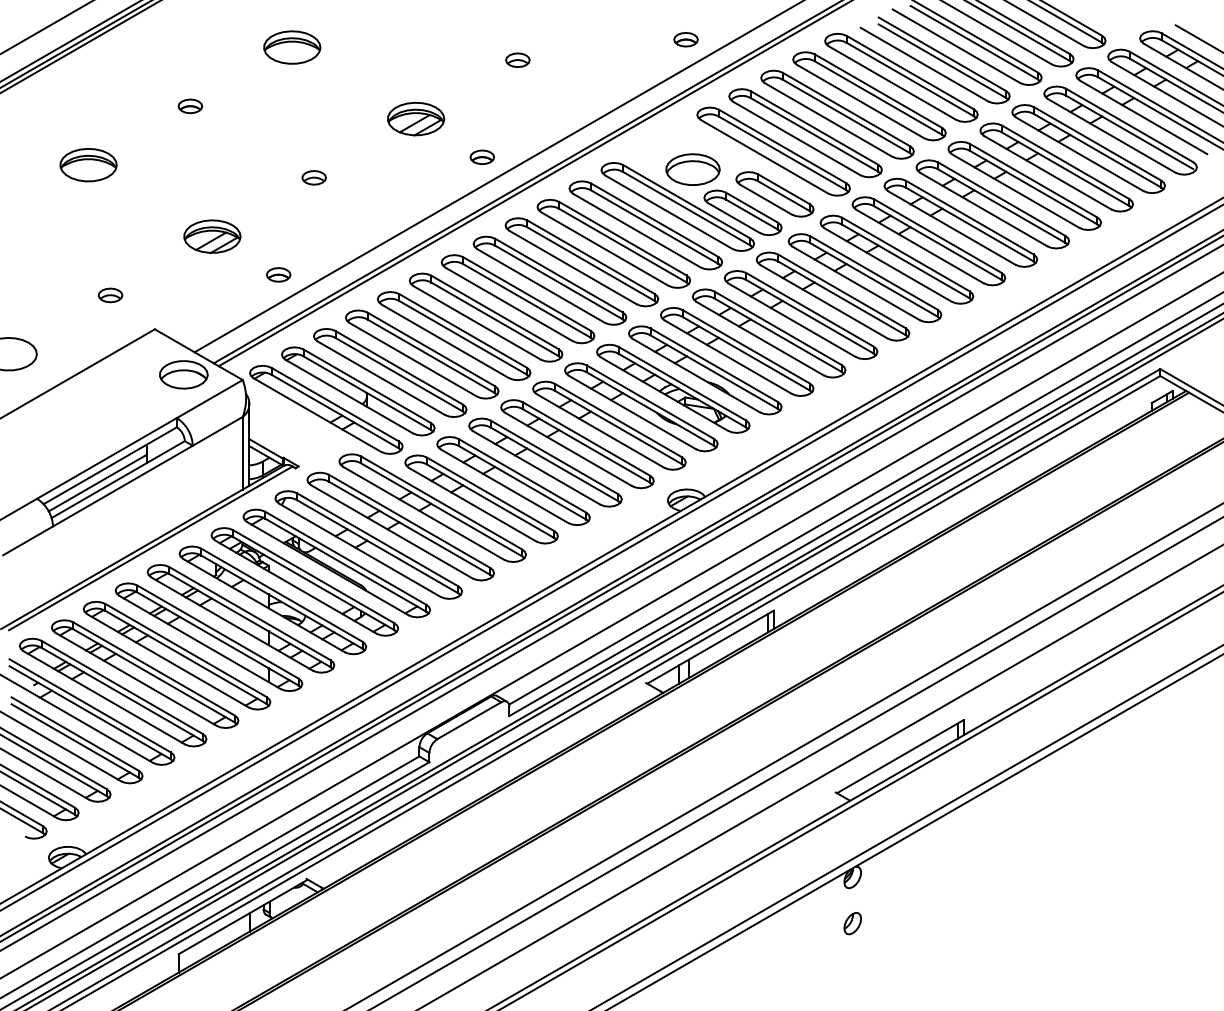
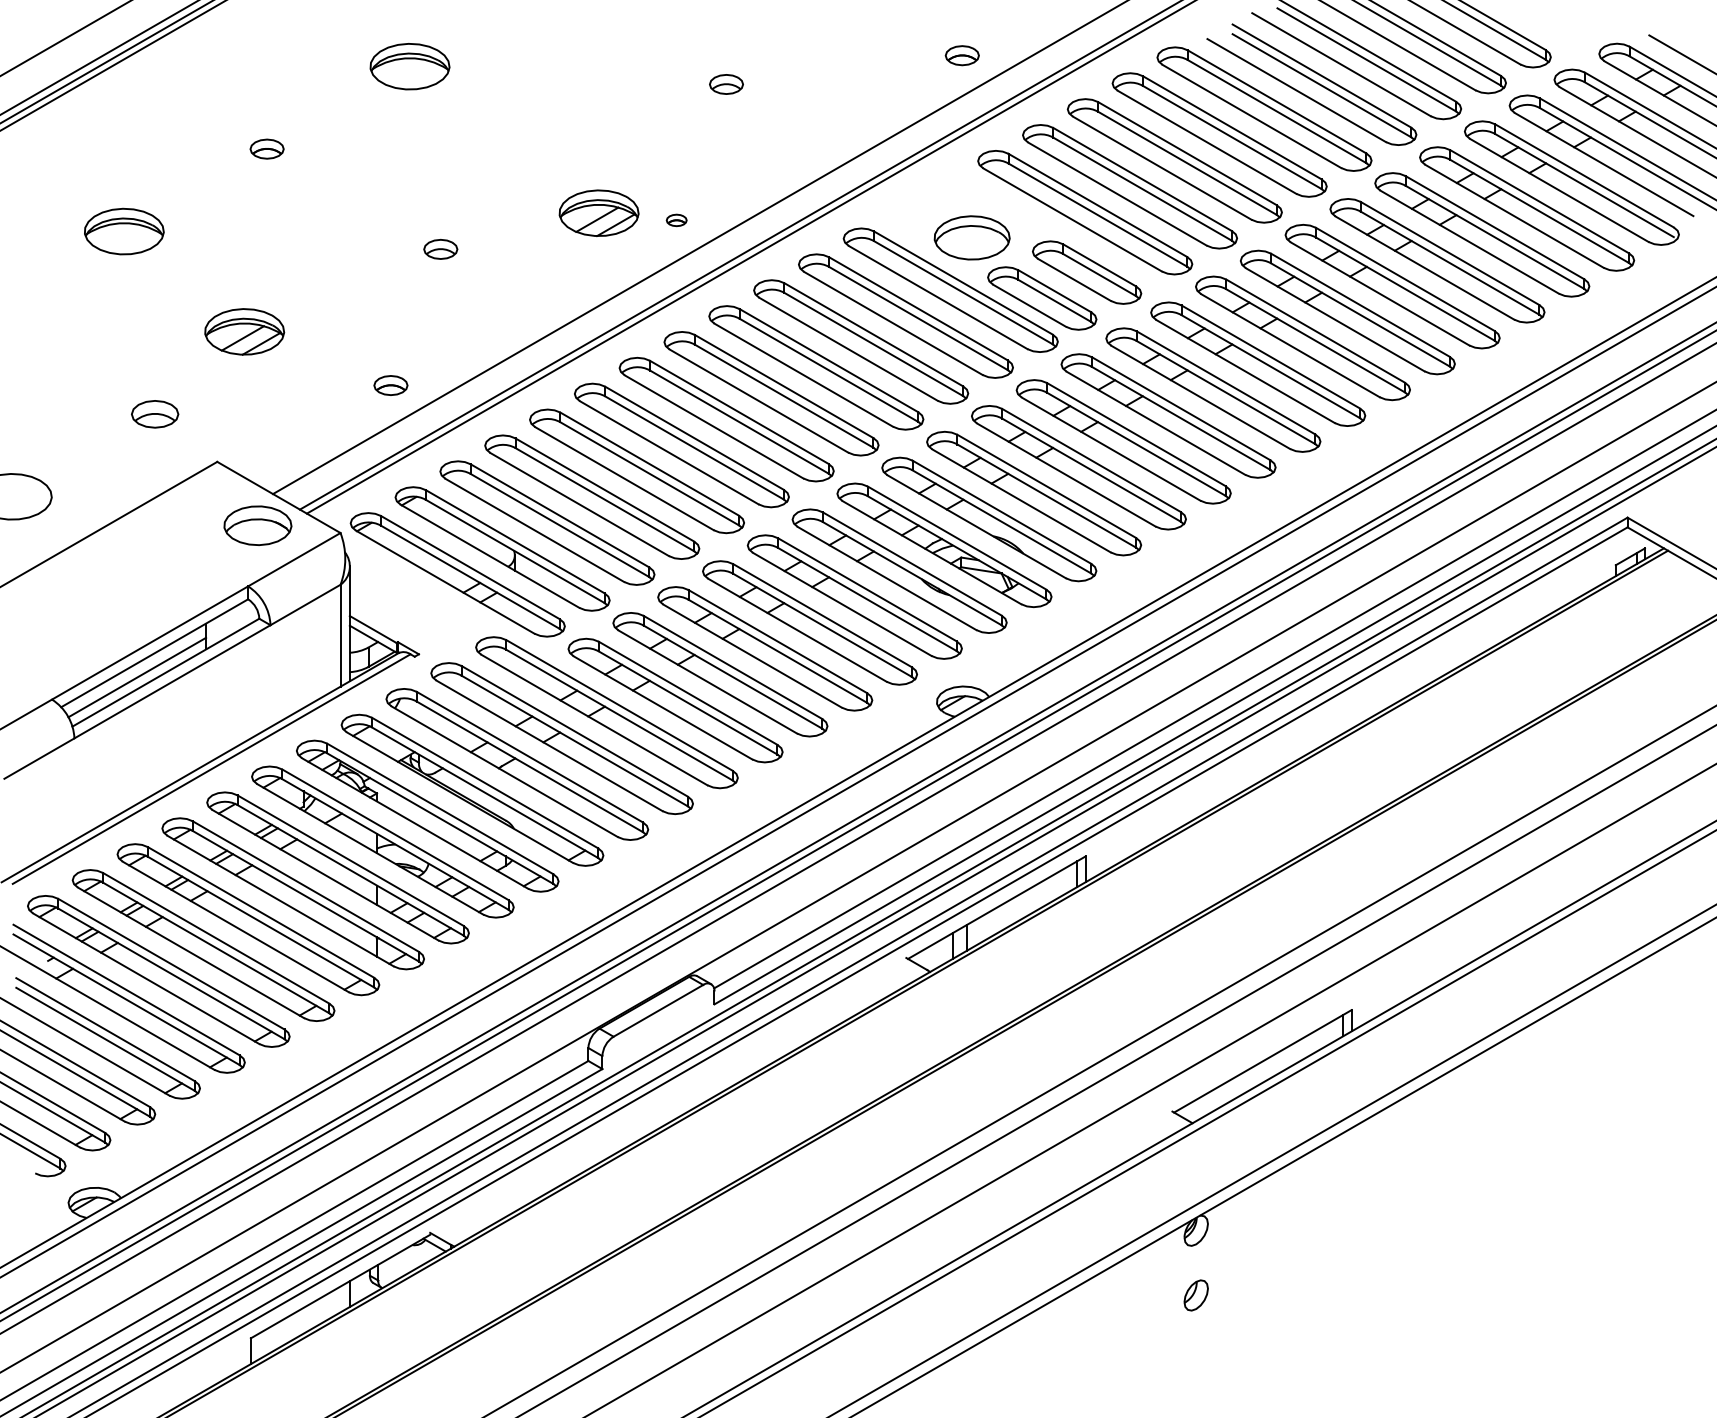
part: (416, 118) -> (599, 212), moved
part: (482, 156) -> (676, 219), size x0.6
part: (212, 236) -> (244, 331), moved
part: (110, 295) -> (155, 414), size x1.4

